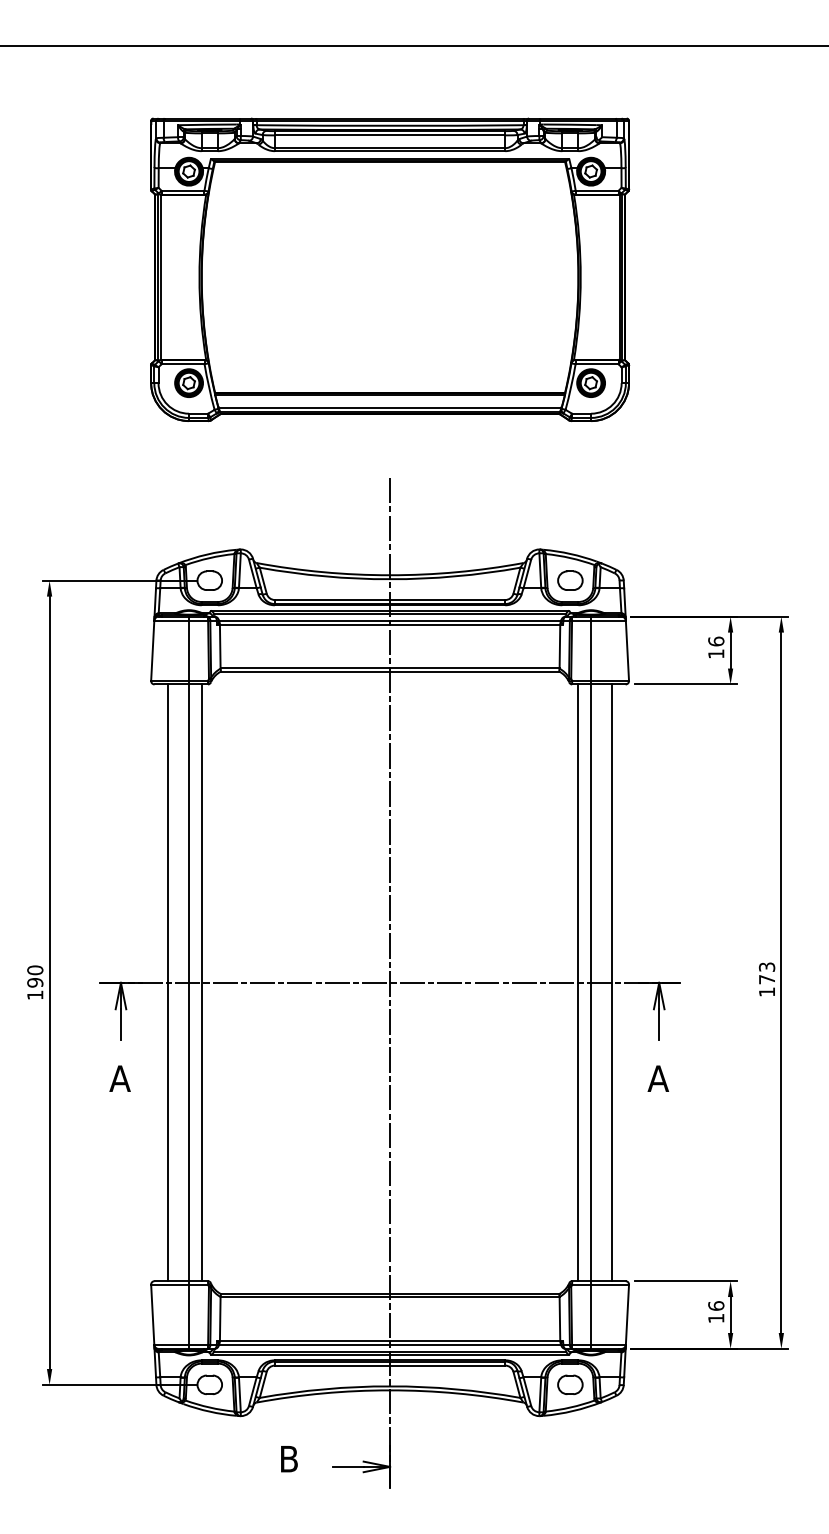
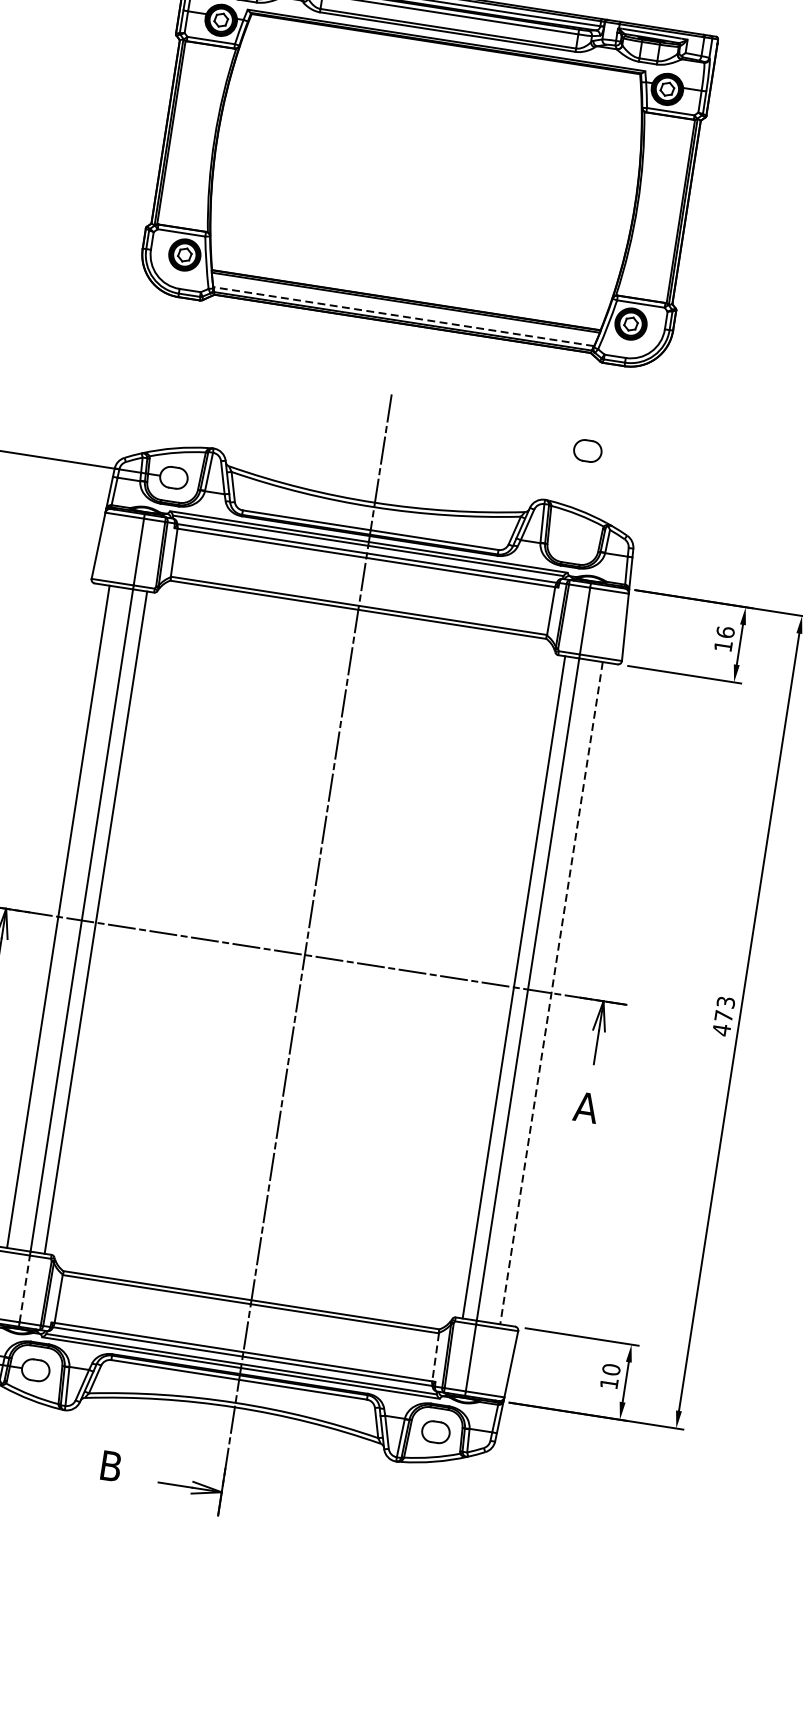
line: (389, 407) -> (403, 316), solid -> dashed
part: (570, 580) -> (588, 450), moved
line: (612, 983) -> (551, 994), solid -> dashed
text: (766, 992) -> (720, 1030), 173 -> 473
text: (716, 1305) -> (611, 1369), 16 -> 10
line: (189, 1314) -> (25, 1288), solid -> dashed
line: (559, 1319) -> (435, 1357), solid -> dashed

